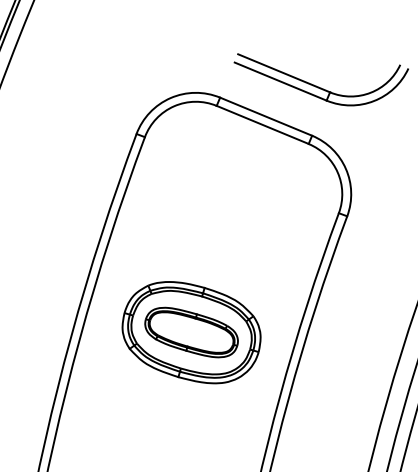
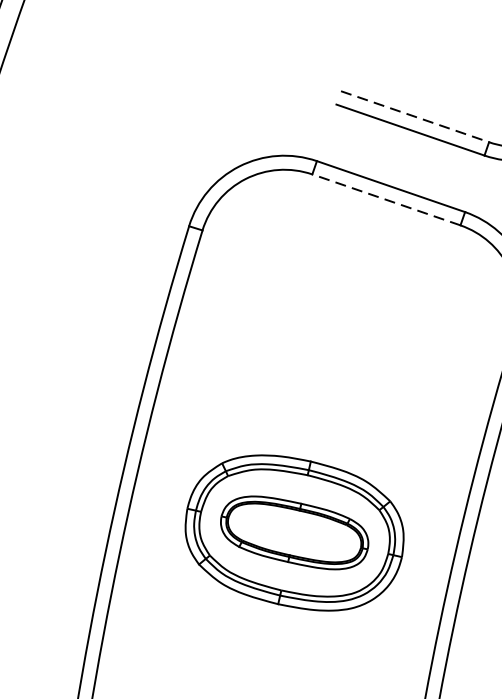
line: (284, 73) -> (415, 116), solid -> dashed
line: (262, 124) -> (386, 199), solid -> dashed

